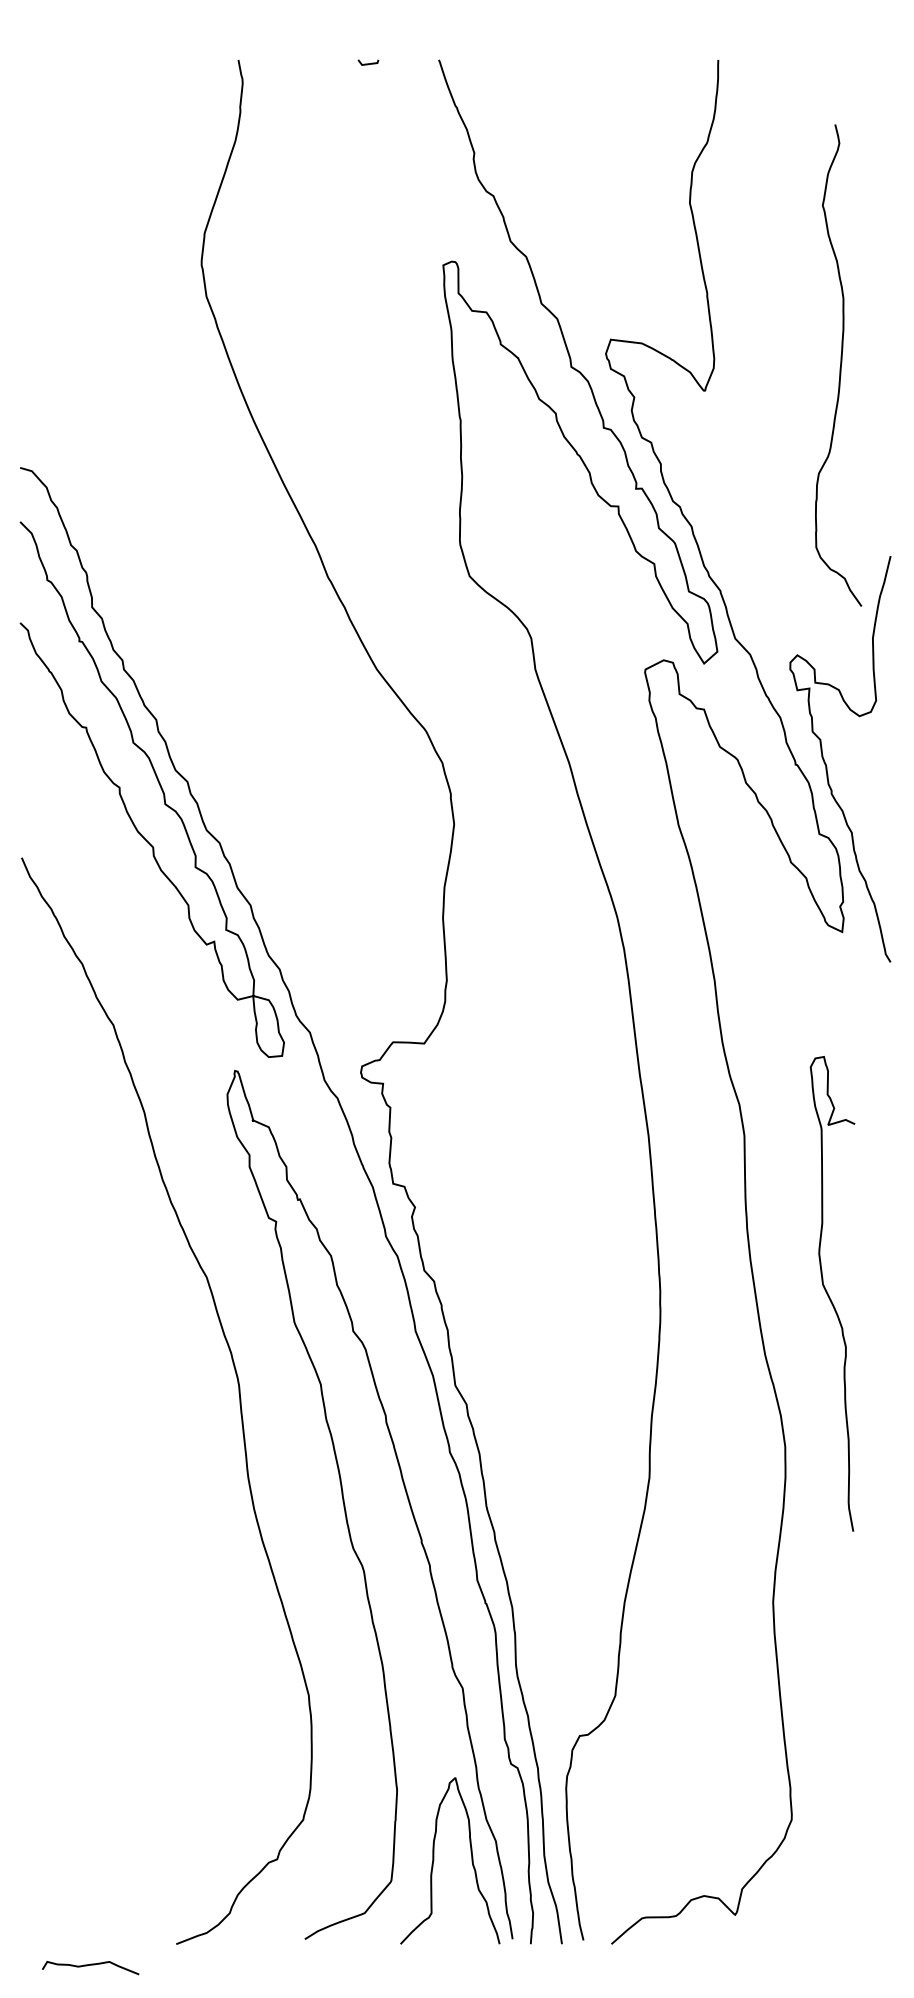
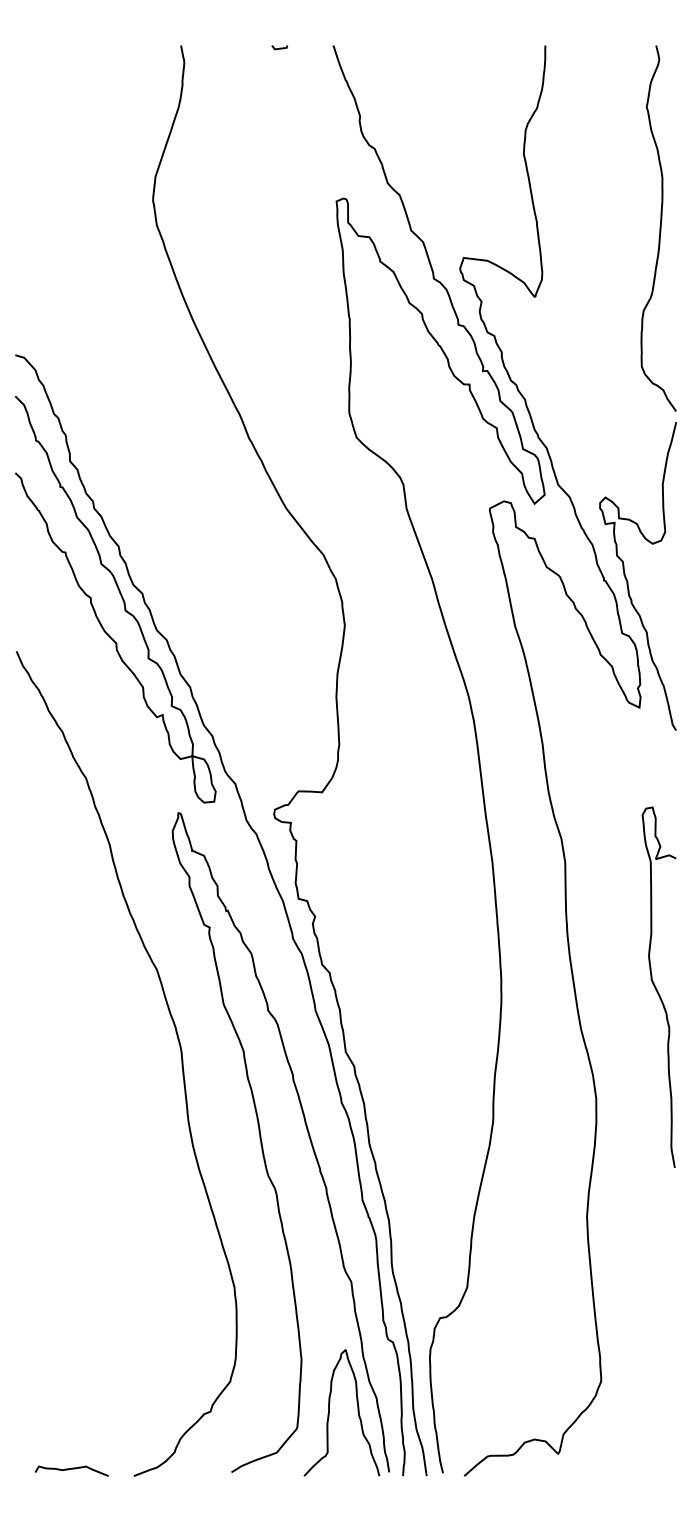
curve: (839, 365) -> (659, 228), moved
curve: (829, 1294) -> (656, 987), moved
curve: (90, 1965) -> (71, 1469), moved

